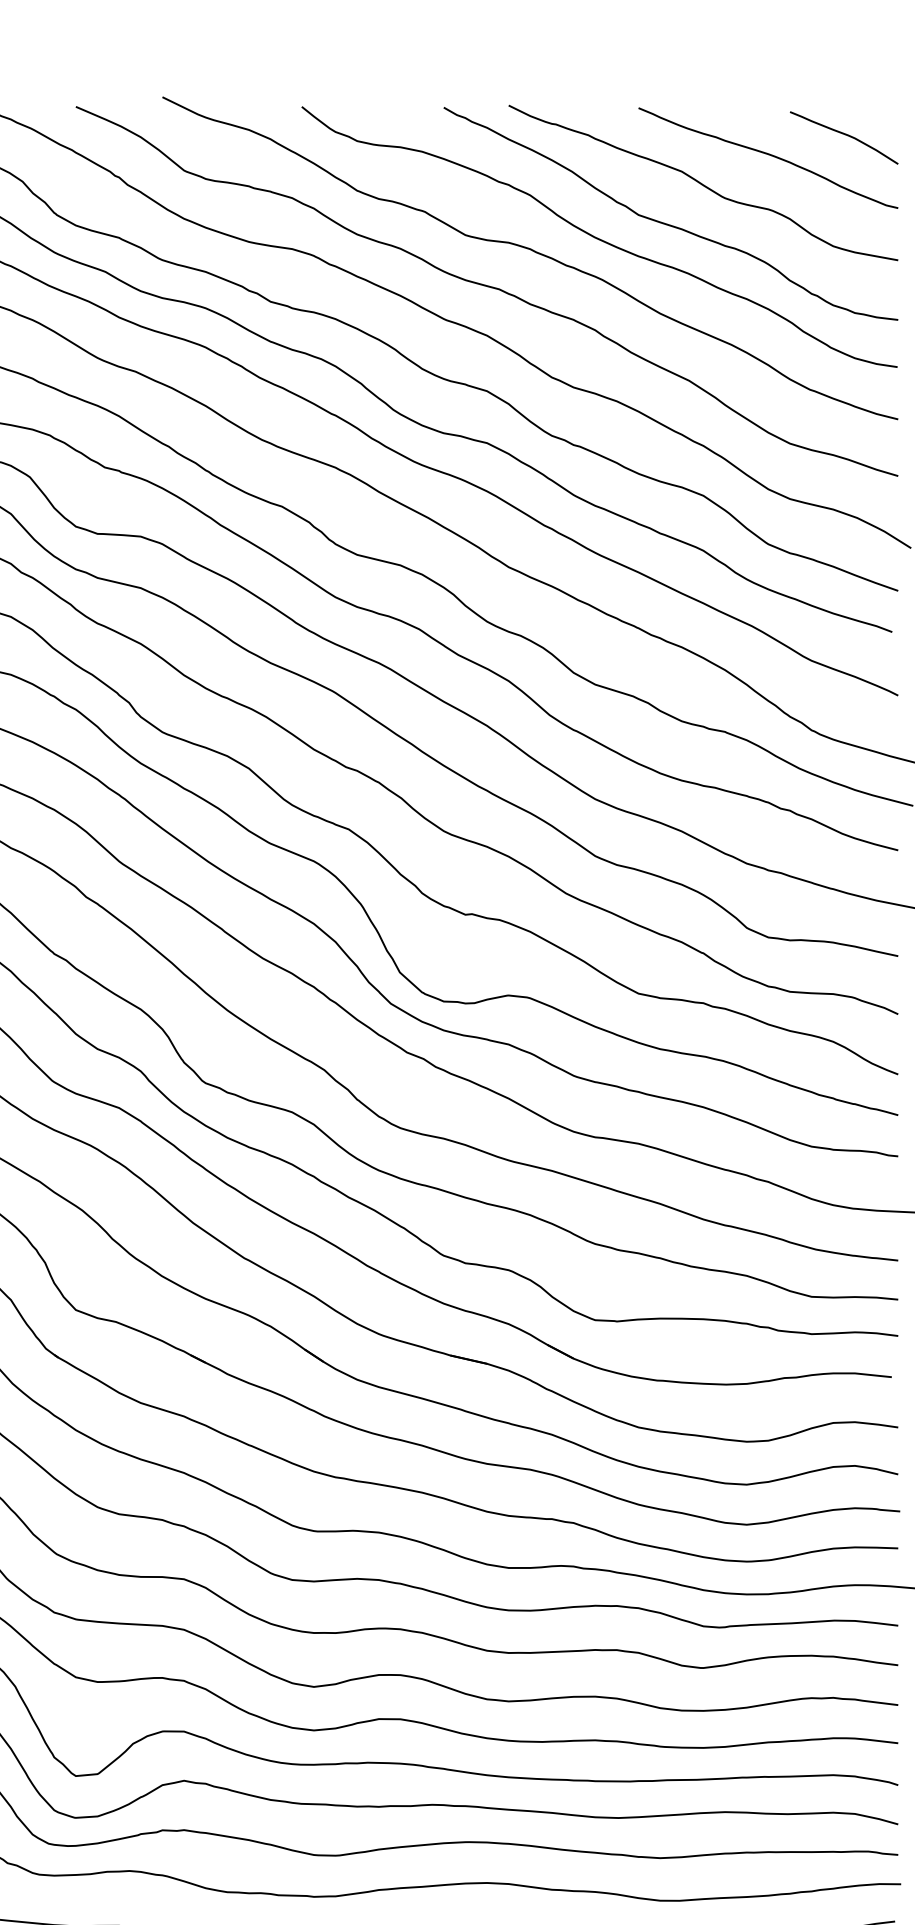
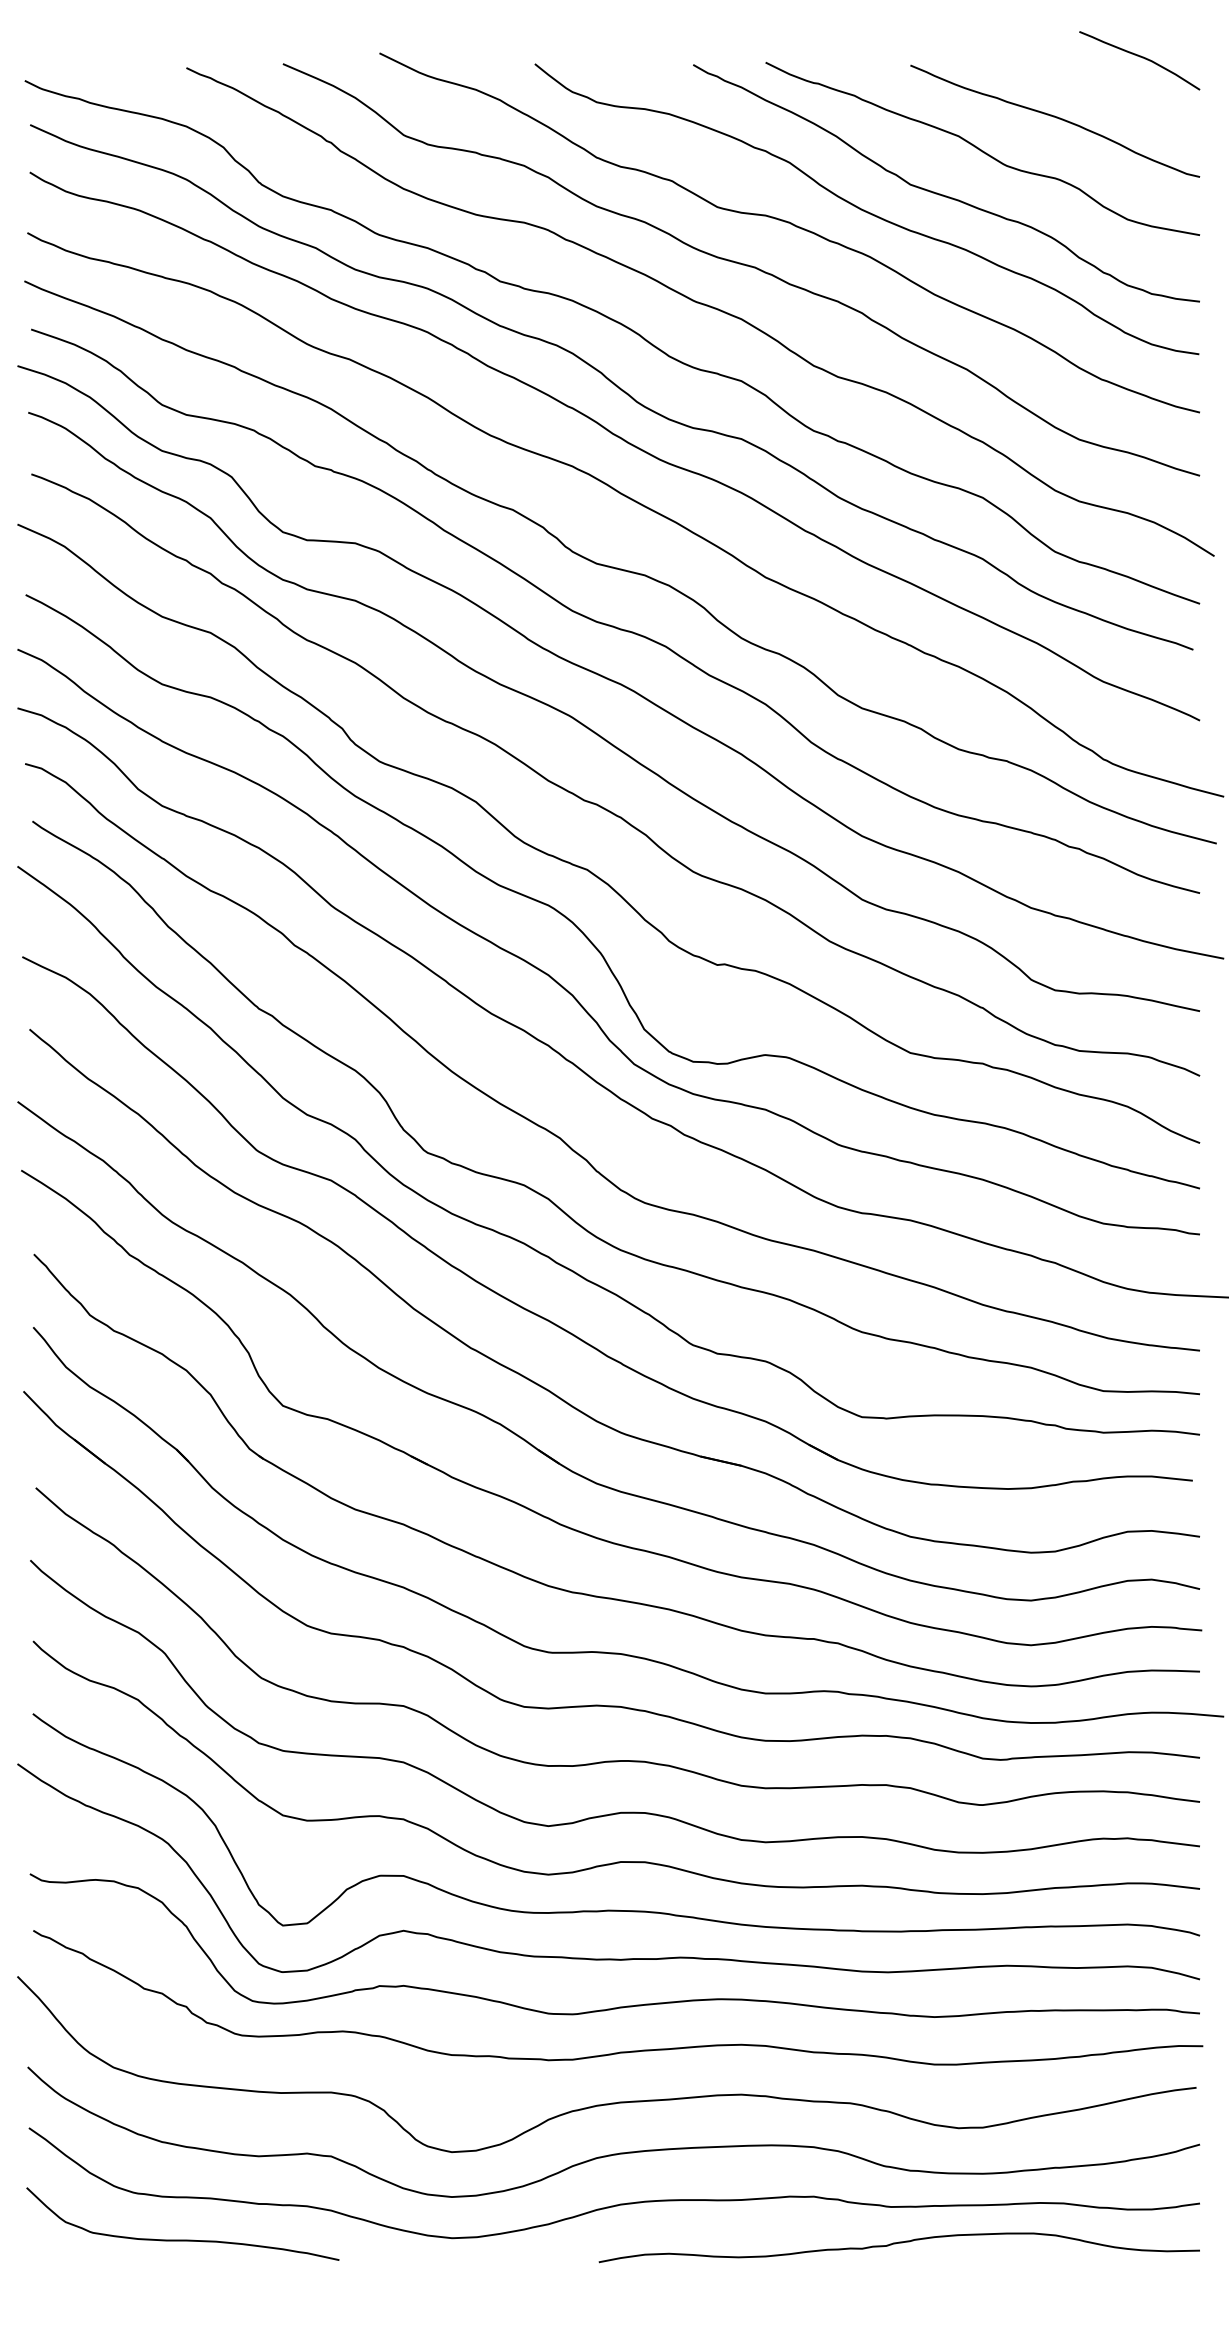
curve: (843, 135) -> (1139, 57), moved

